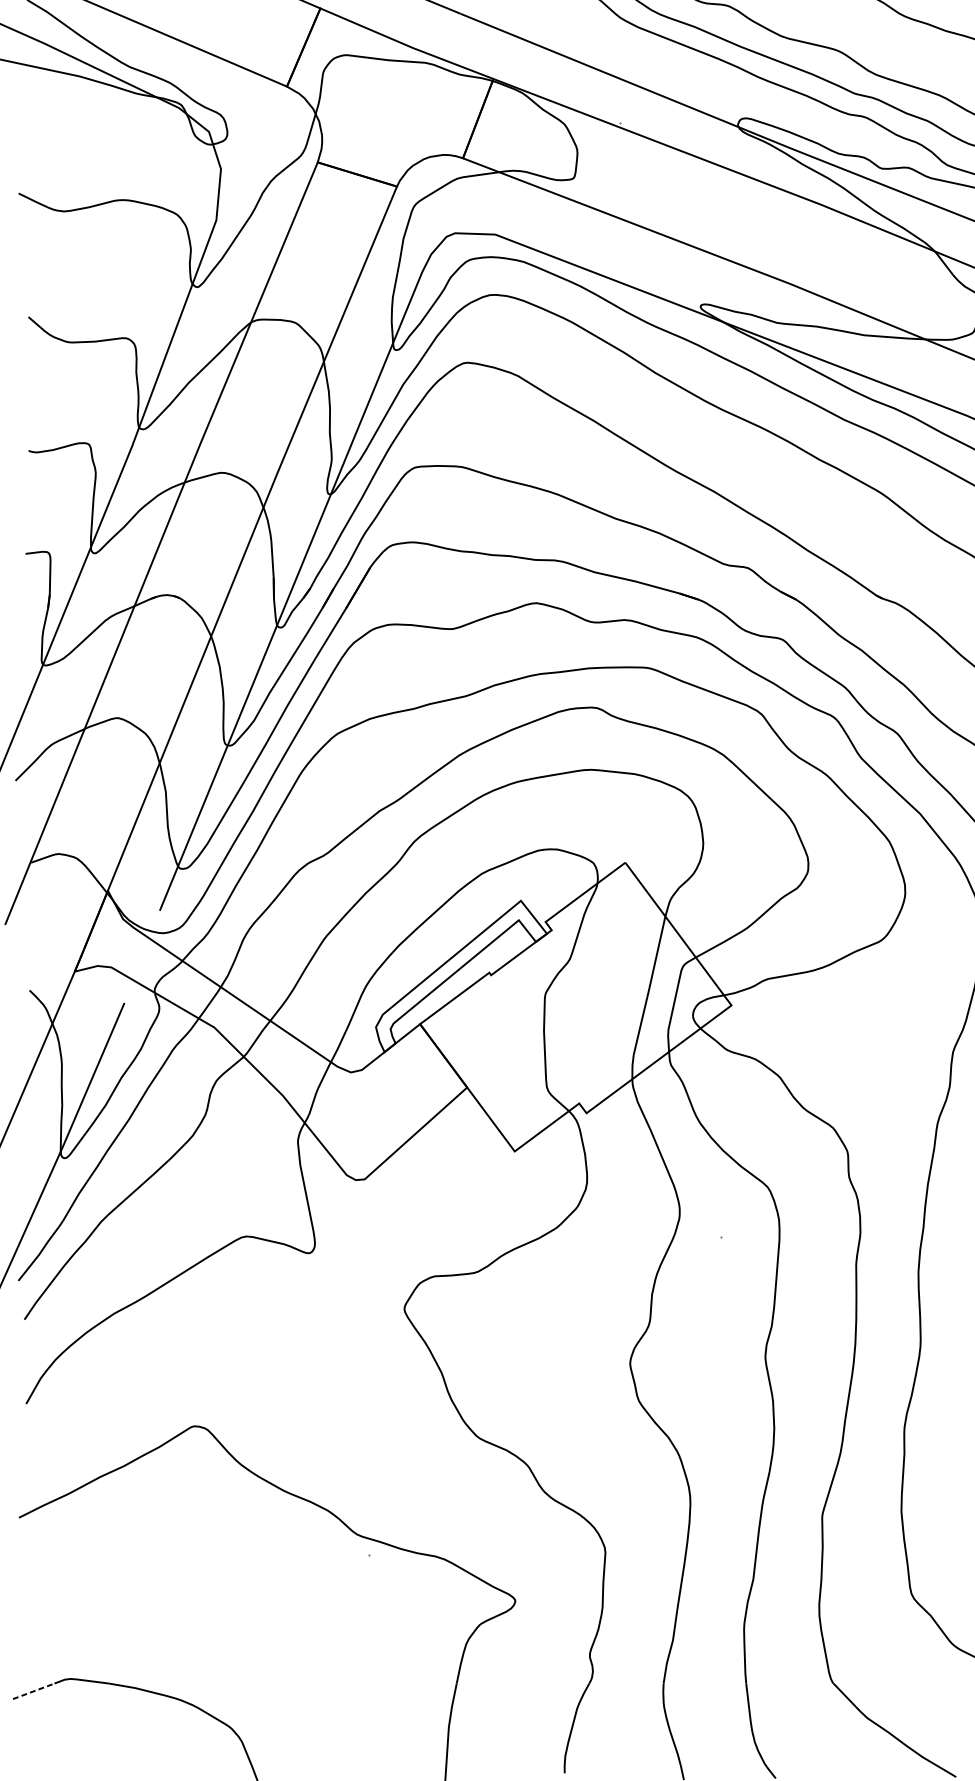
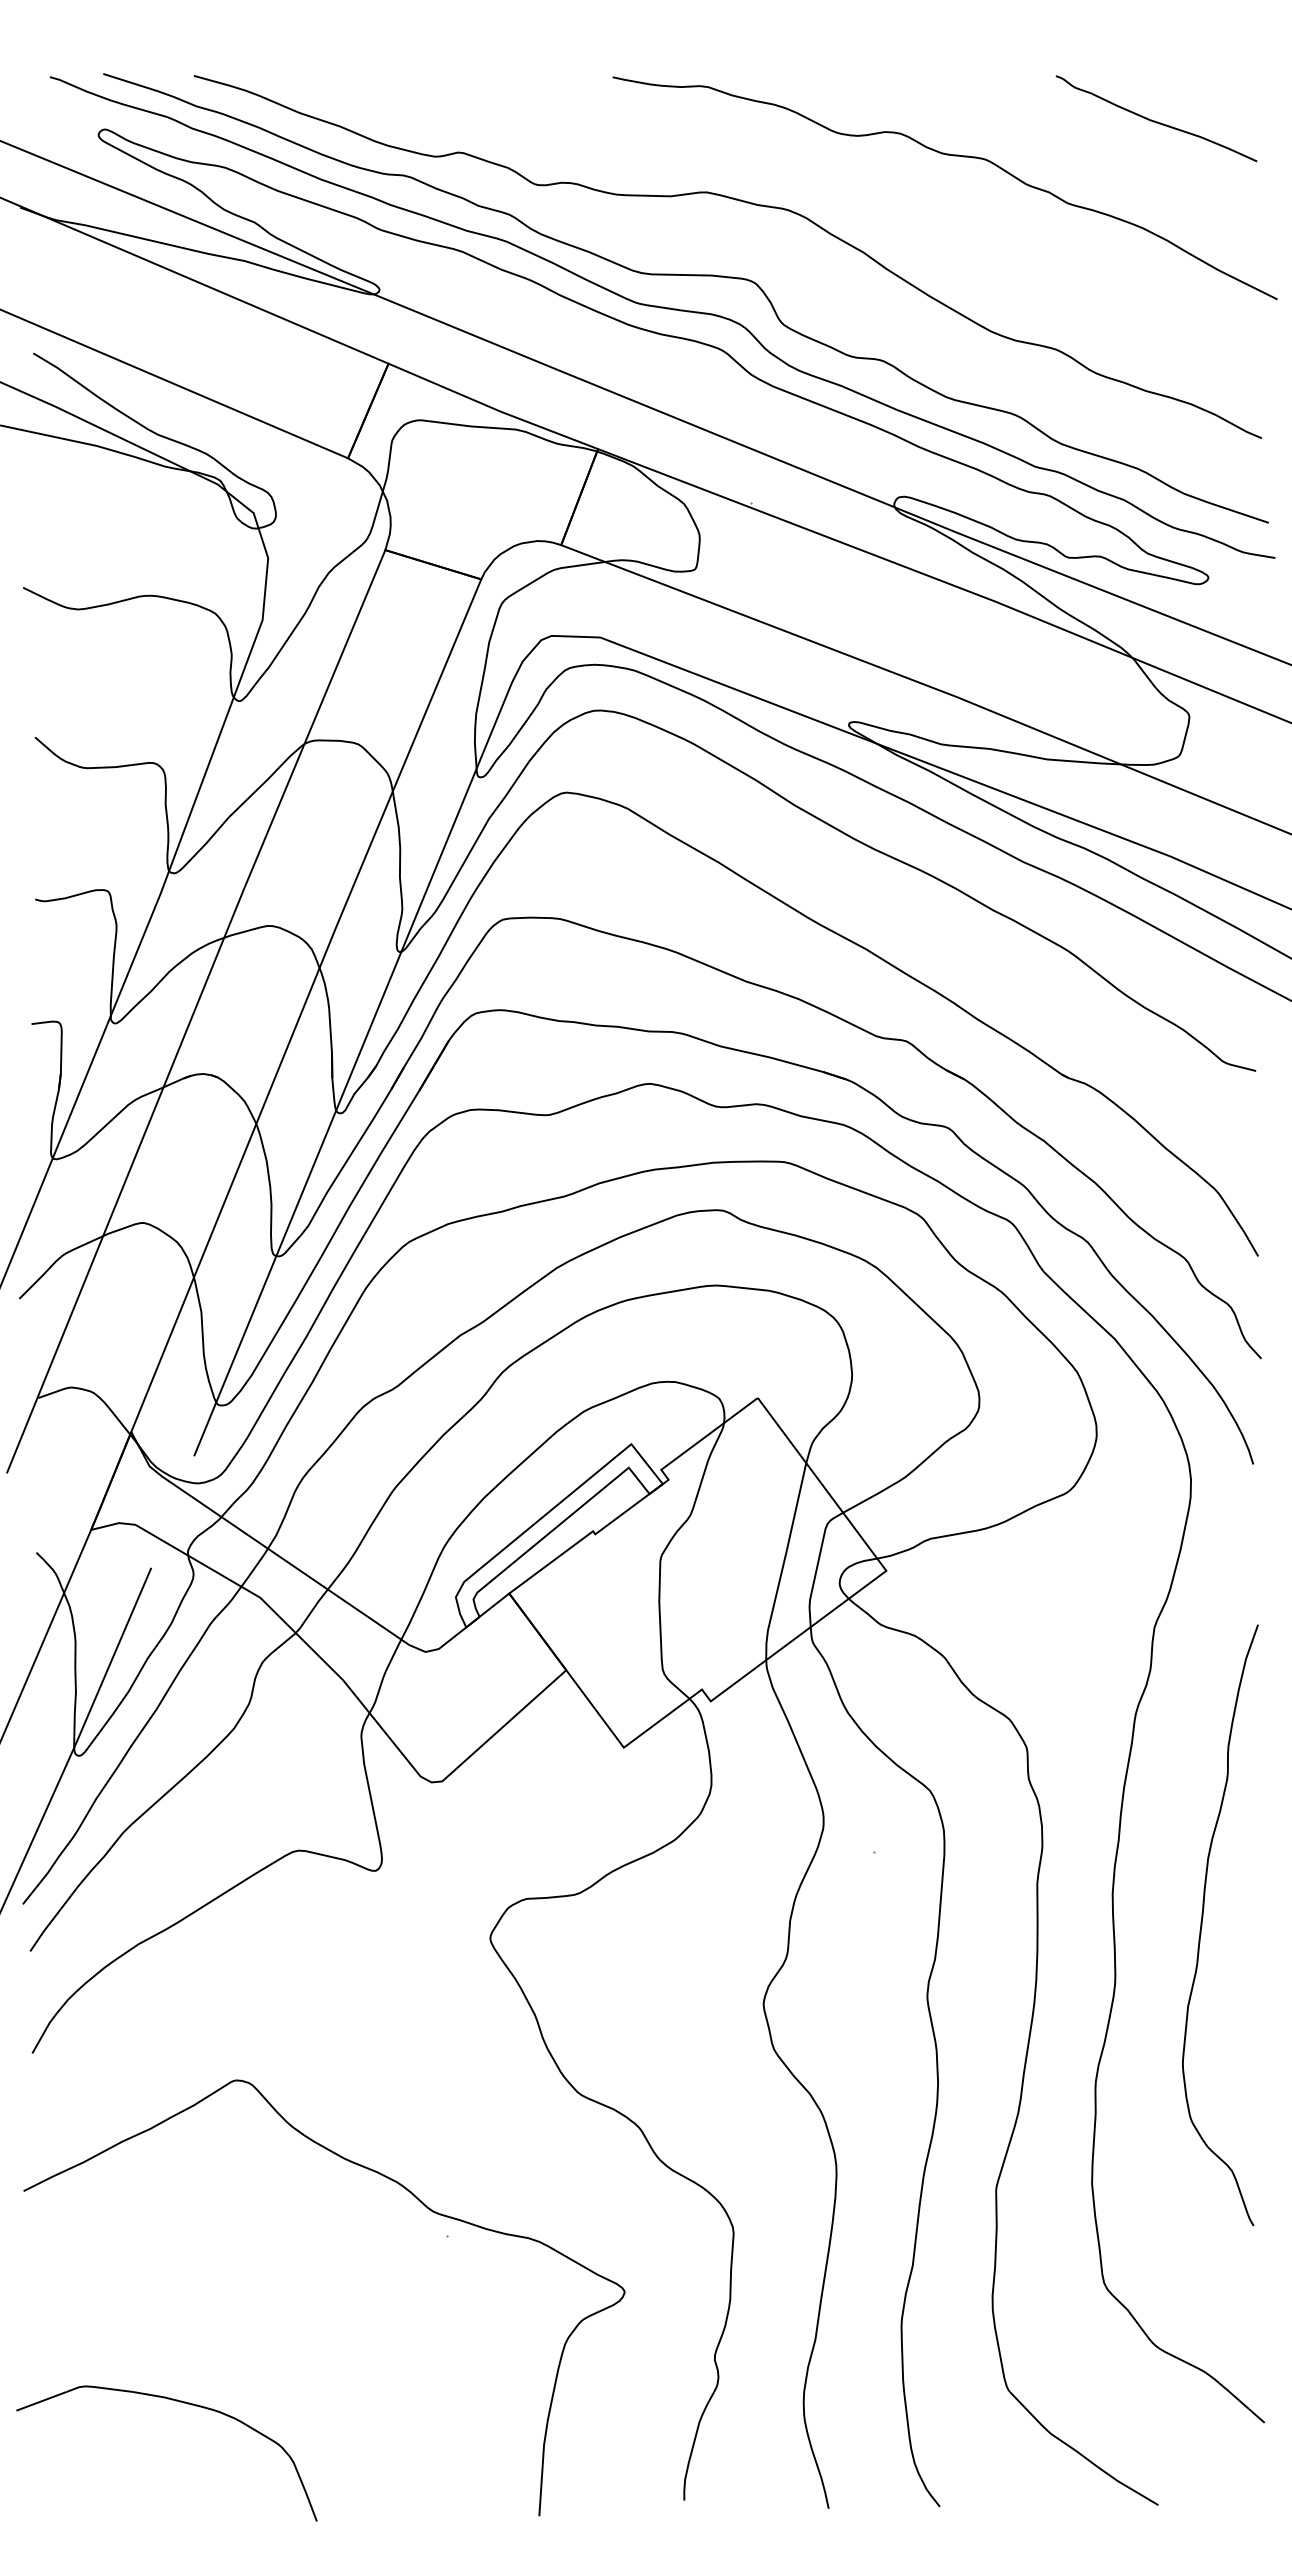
line: (33, 1691) -> (41, 2401), dashed -> solid

